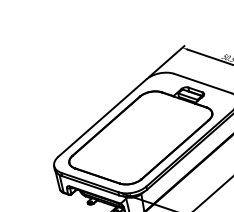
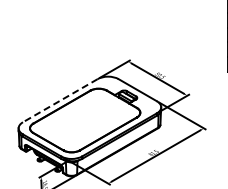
line: (101, 118) -> (59, 100), solid -> dashed

